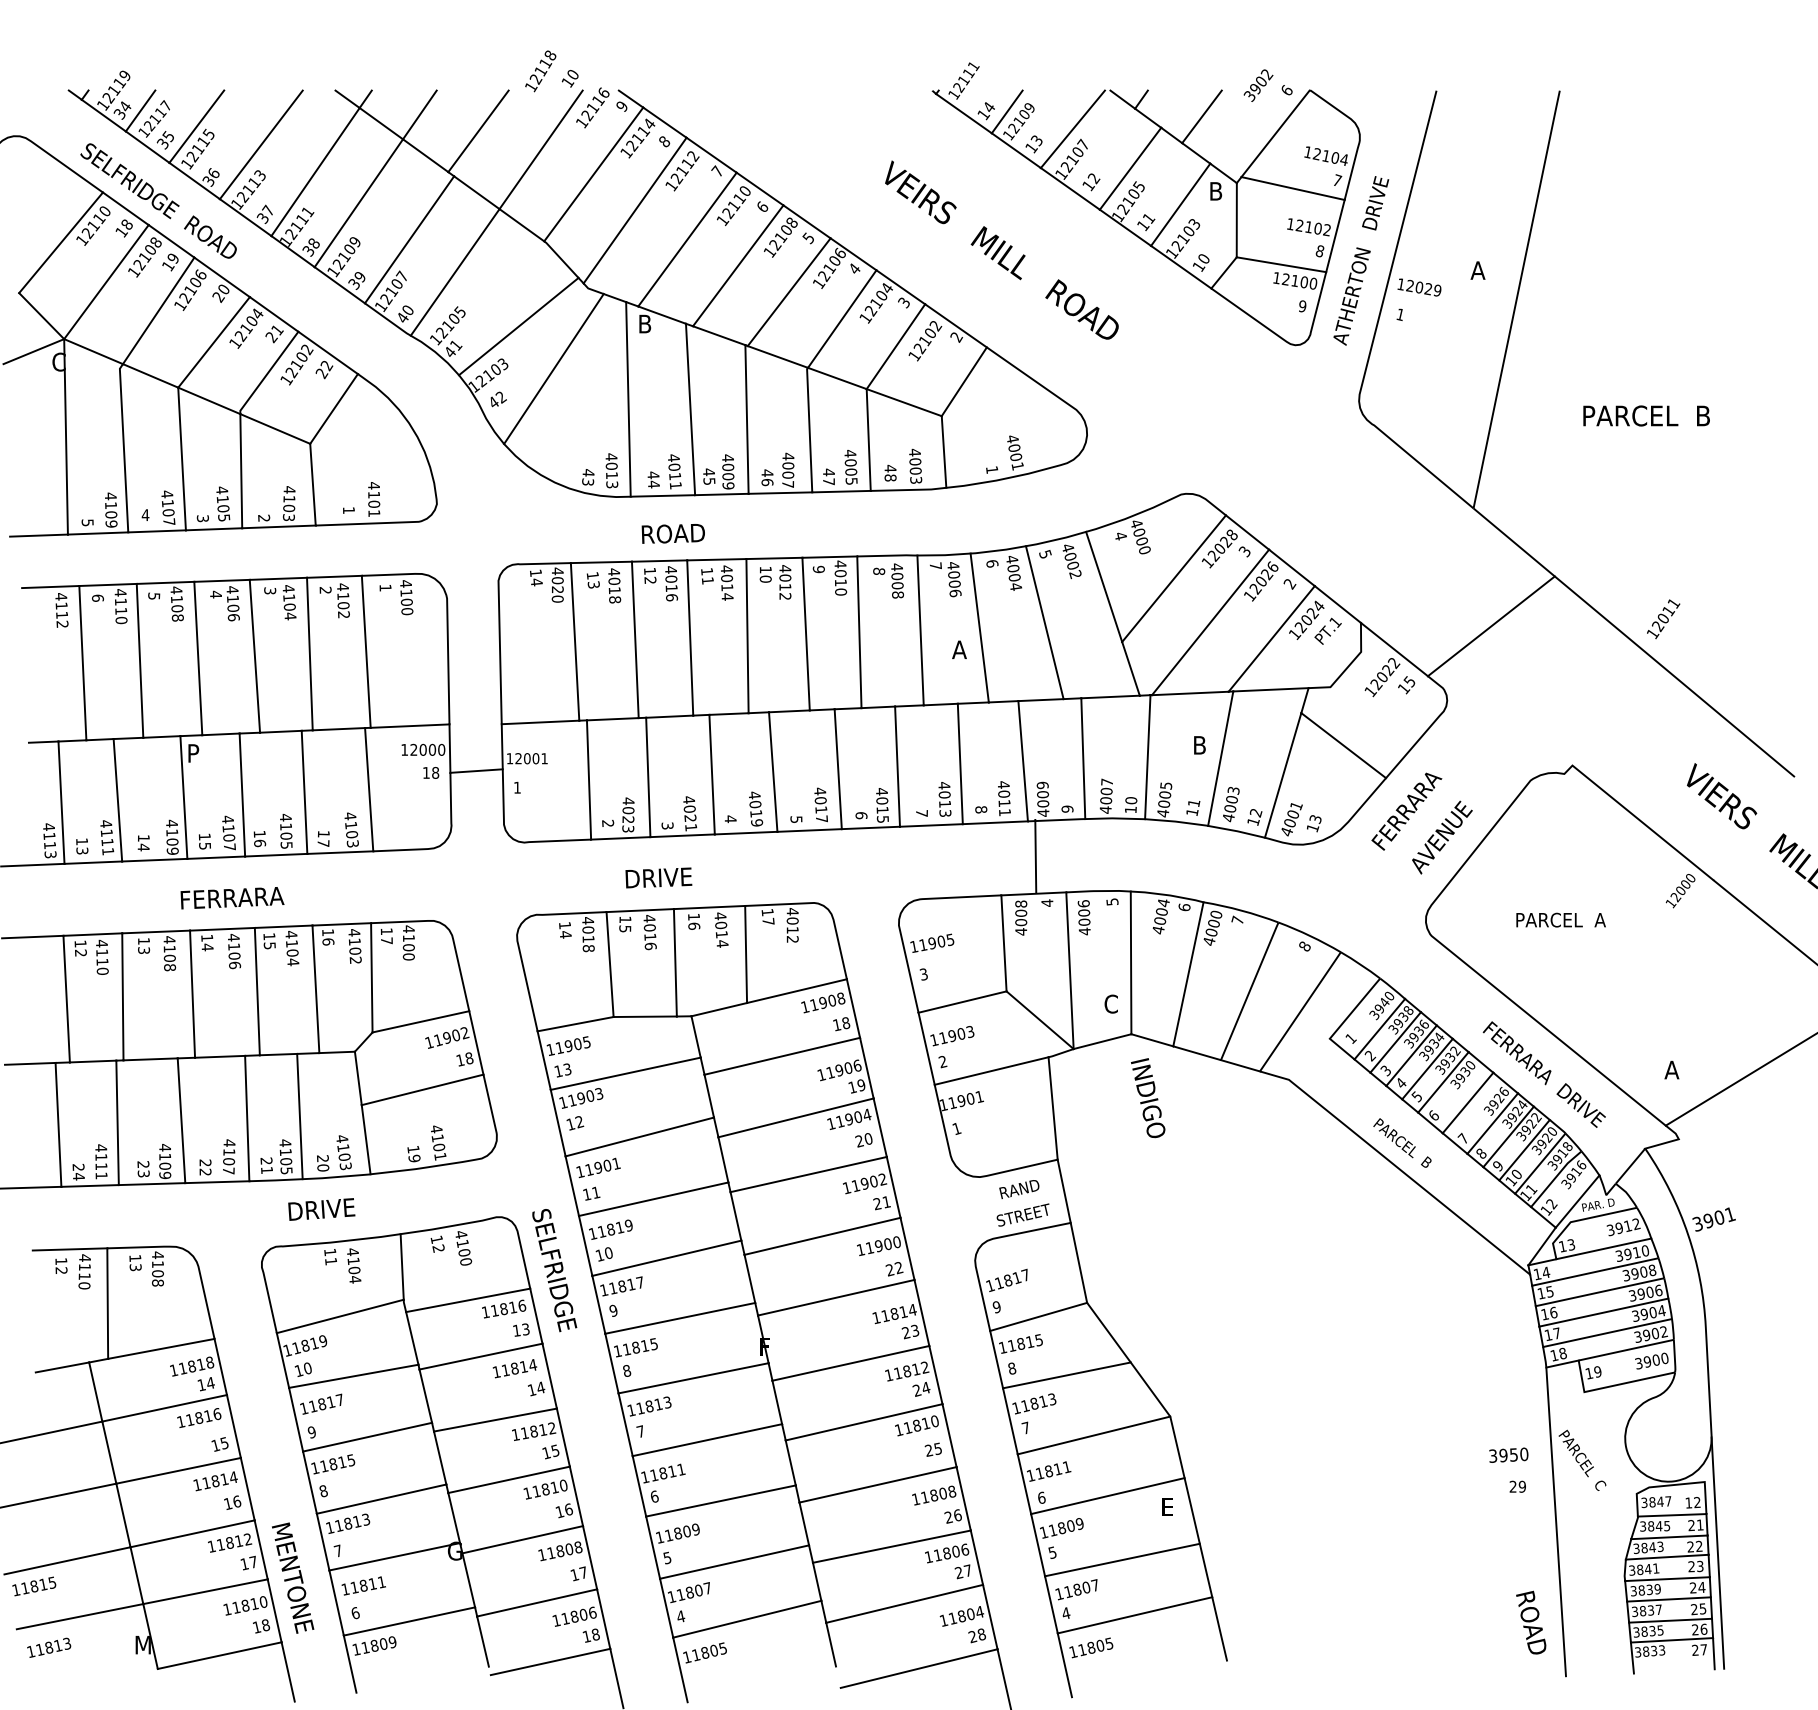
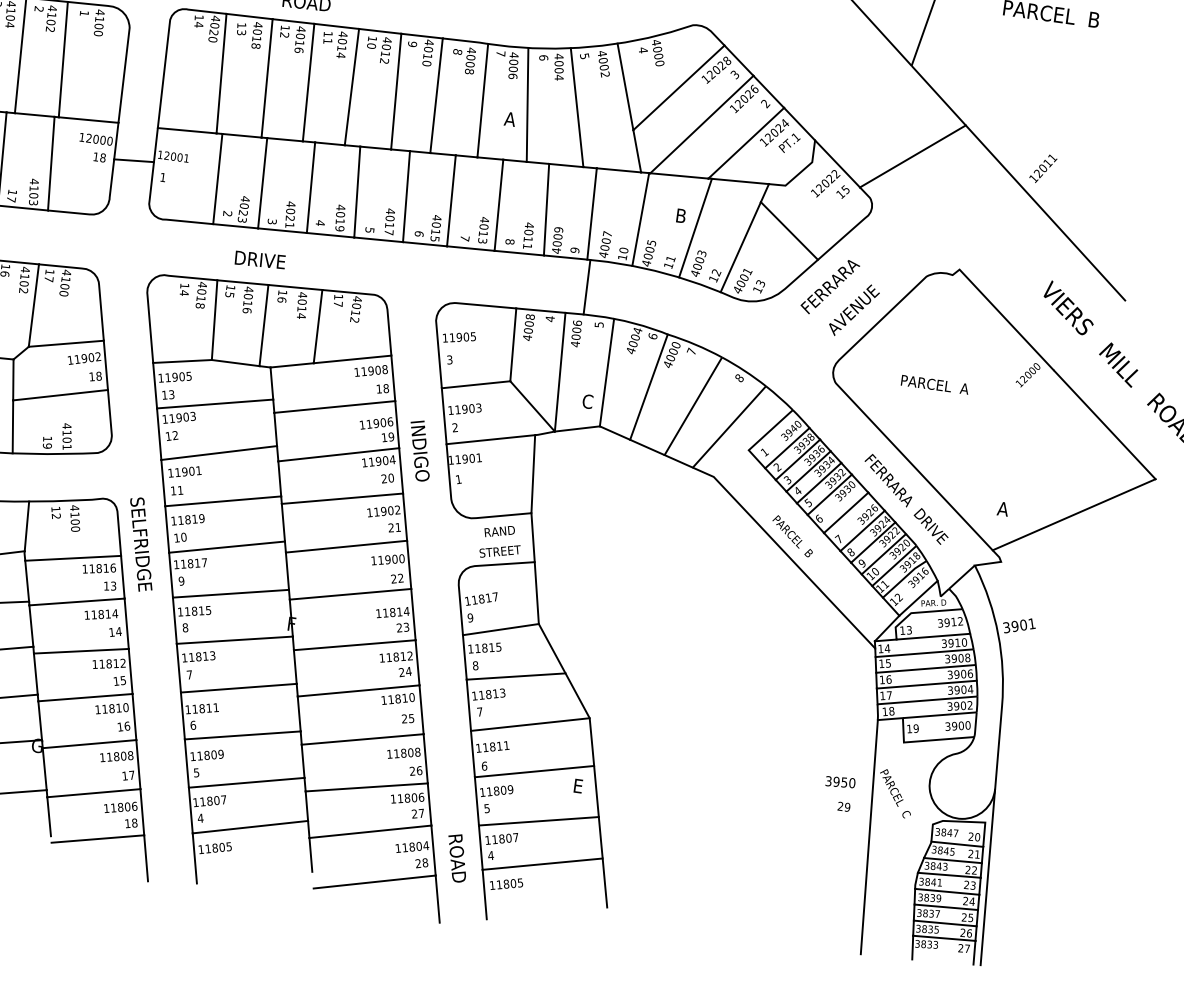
line: (1035, 855) -> (586, 286), moved
text: (1148, 1098) -> (420, 451), moved
text: (1692, 1502) -> (973, 836), 12 -> 20
text: (1531, 1622) -> (457, 857), moved

